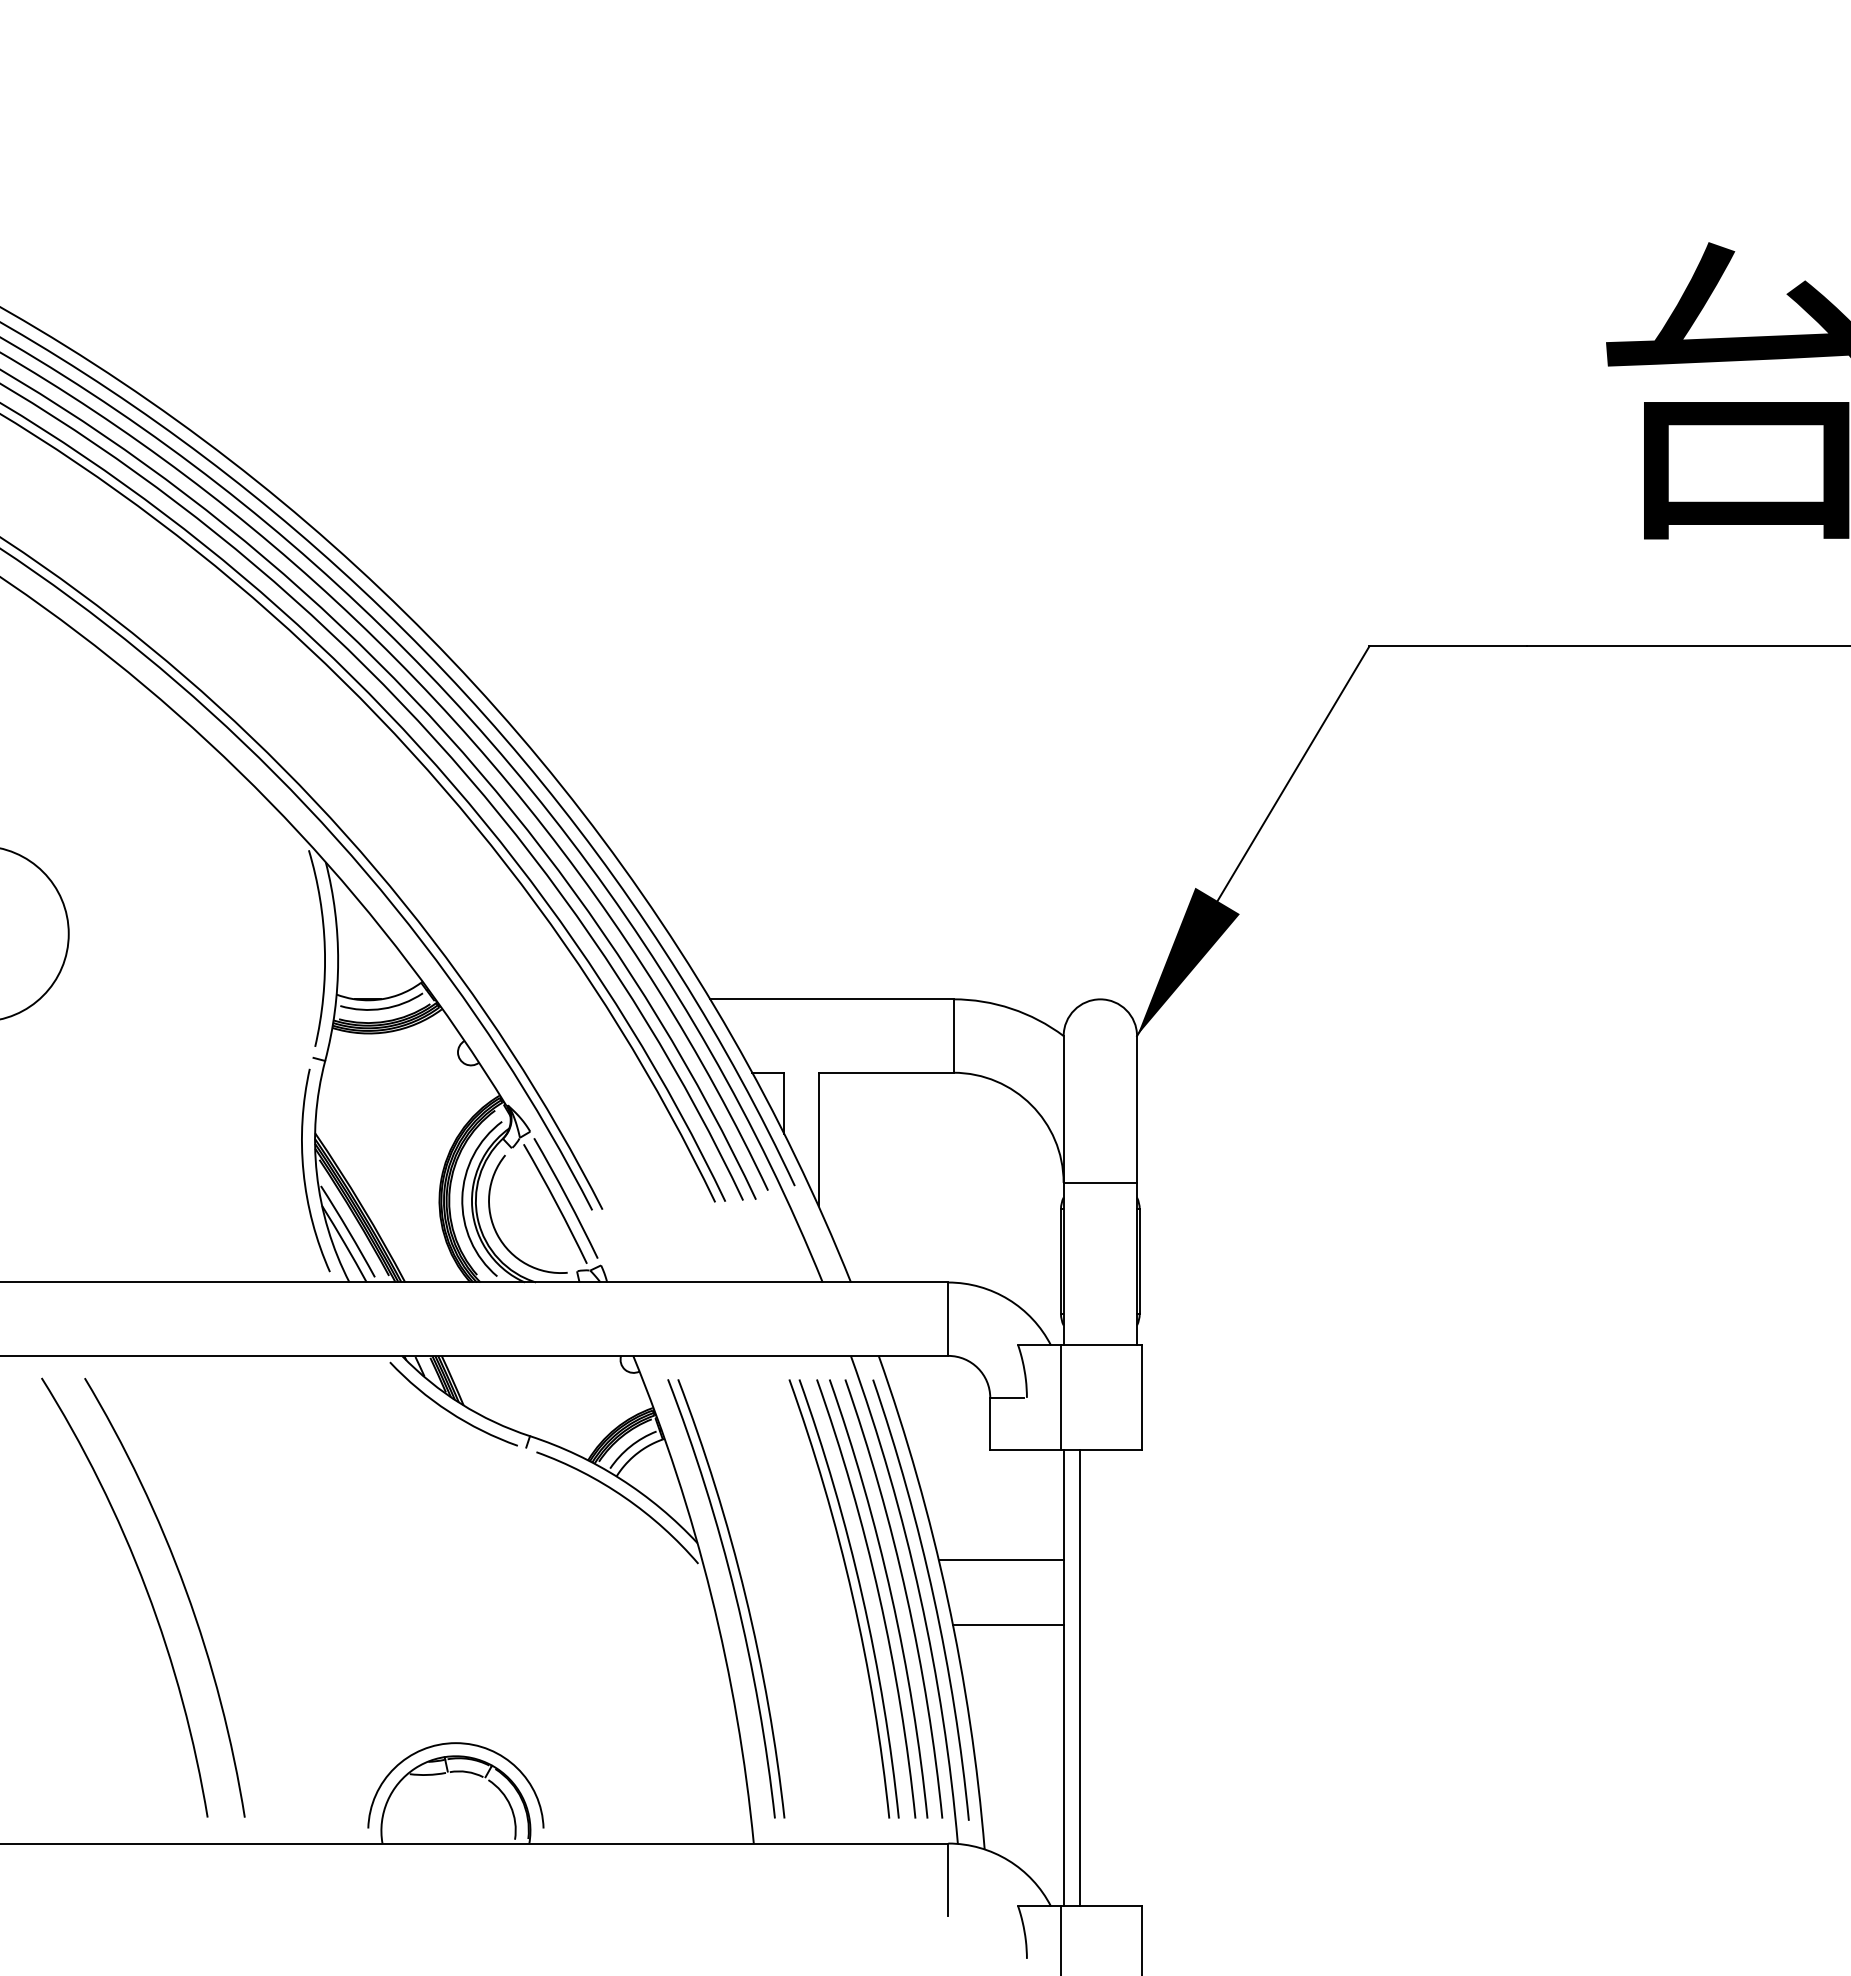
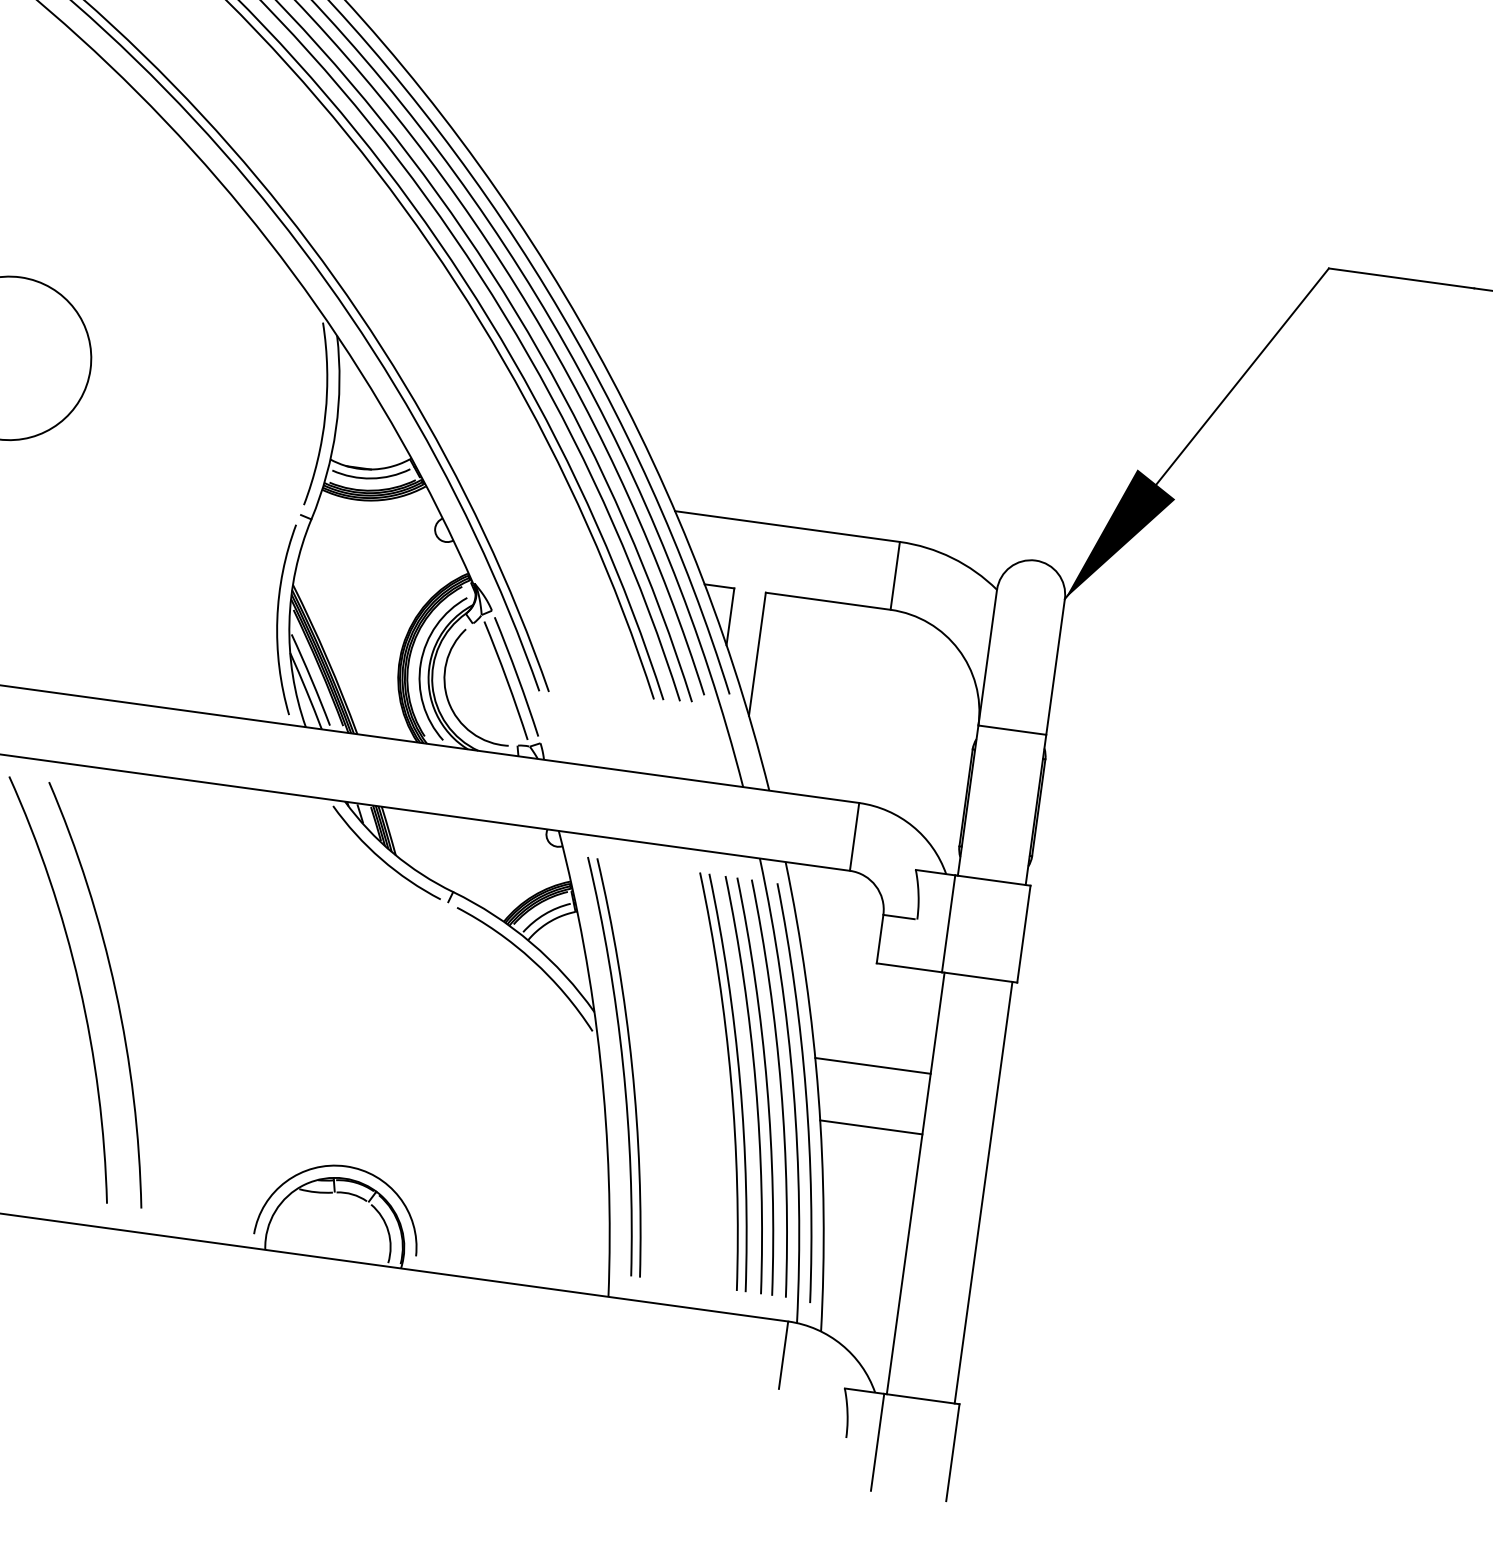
line: (1080, 1678) -> (983, 1192), moved

